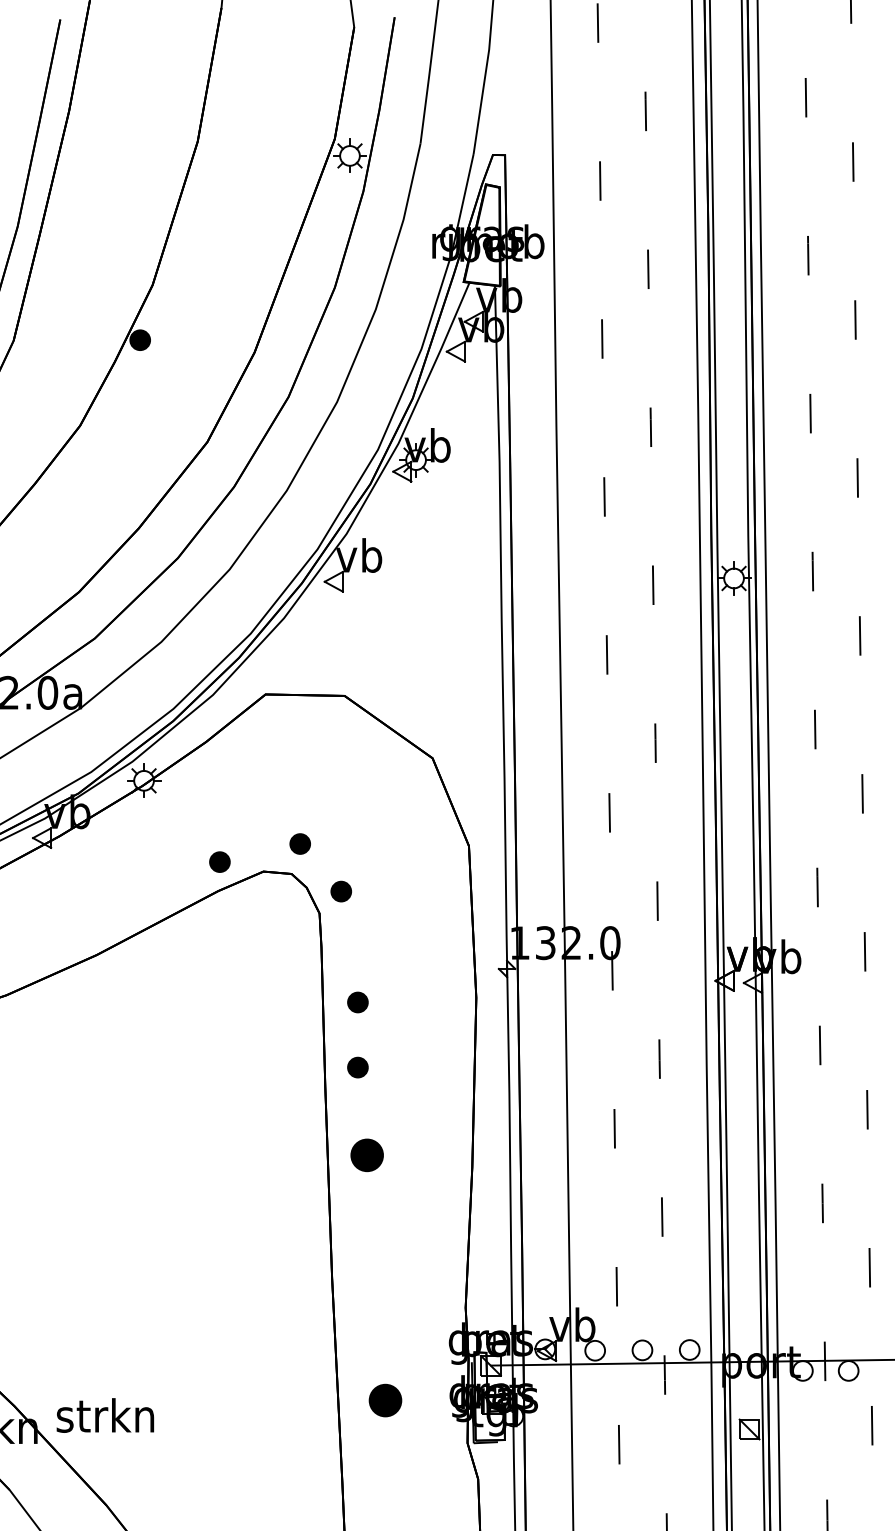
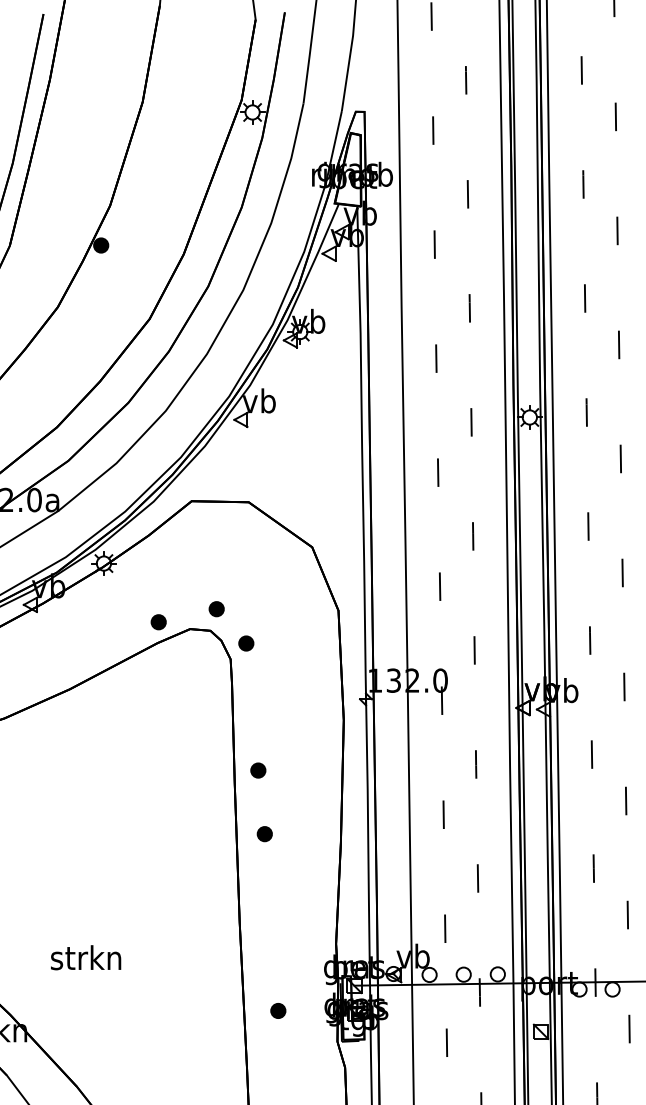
part: (358, 1002) -> (258, 723), removed
part: (366, 1156) -> (264, 834), size x0.62
part: (385, 1399) -> (278, 1010), size x0.62
text: (106, 1415) -> (86, 957), moved

